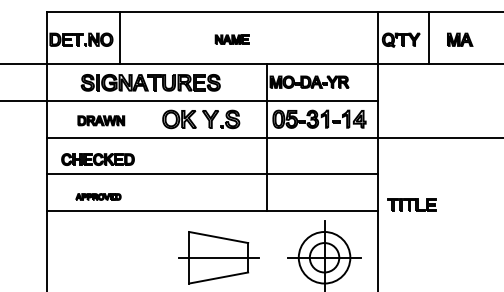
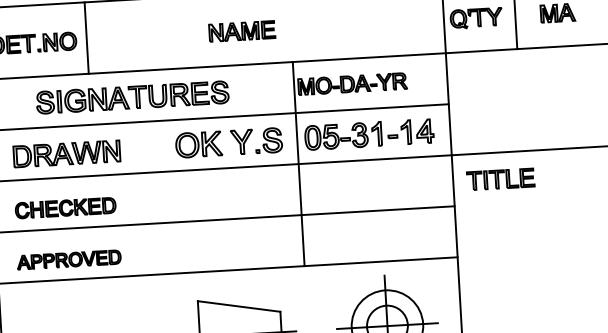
part: (231, 39) -> (241, 31), size x1.43
part: (201, 119) -> (229, 142), moved
part: (101, 120) -> (67, 153), size x1.67
part: (98, 196) -> (69, 259), size x1.67
part: (411, 204) -> (499, 178), moved

